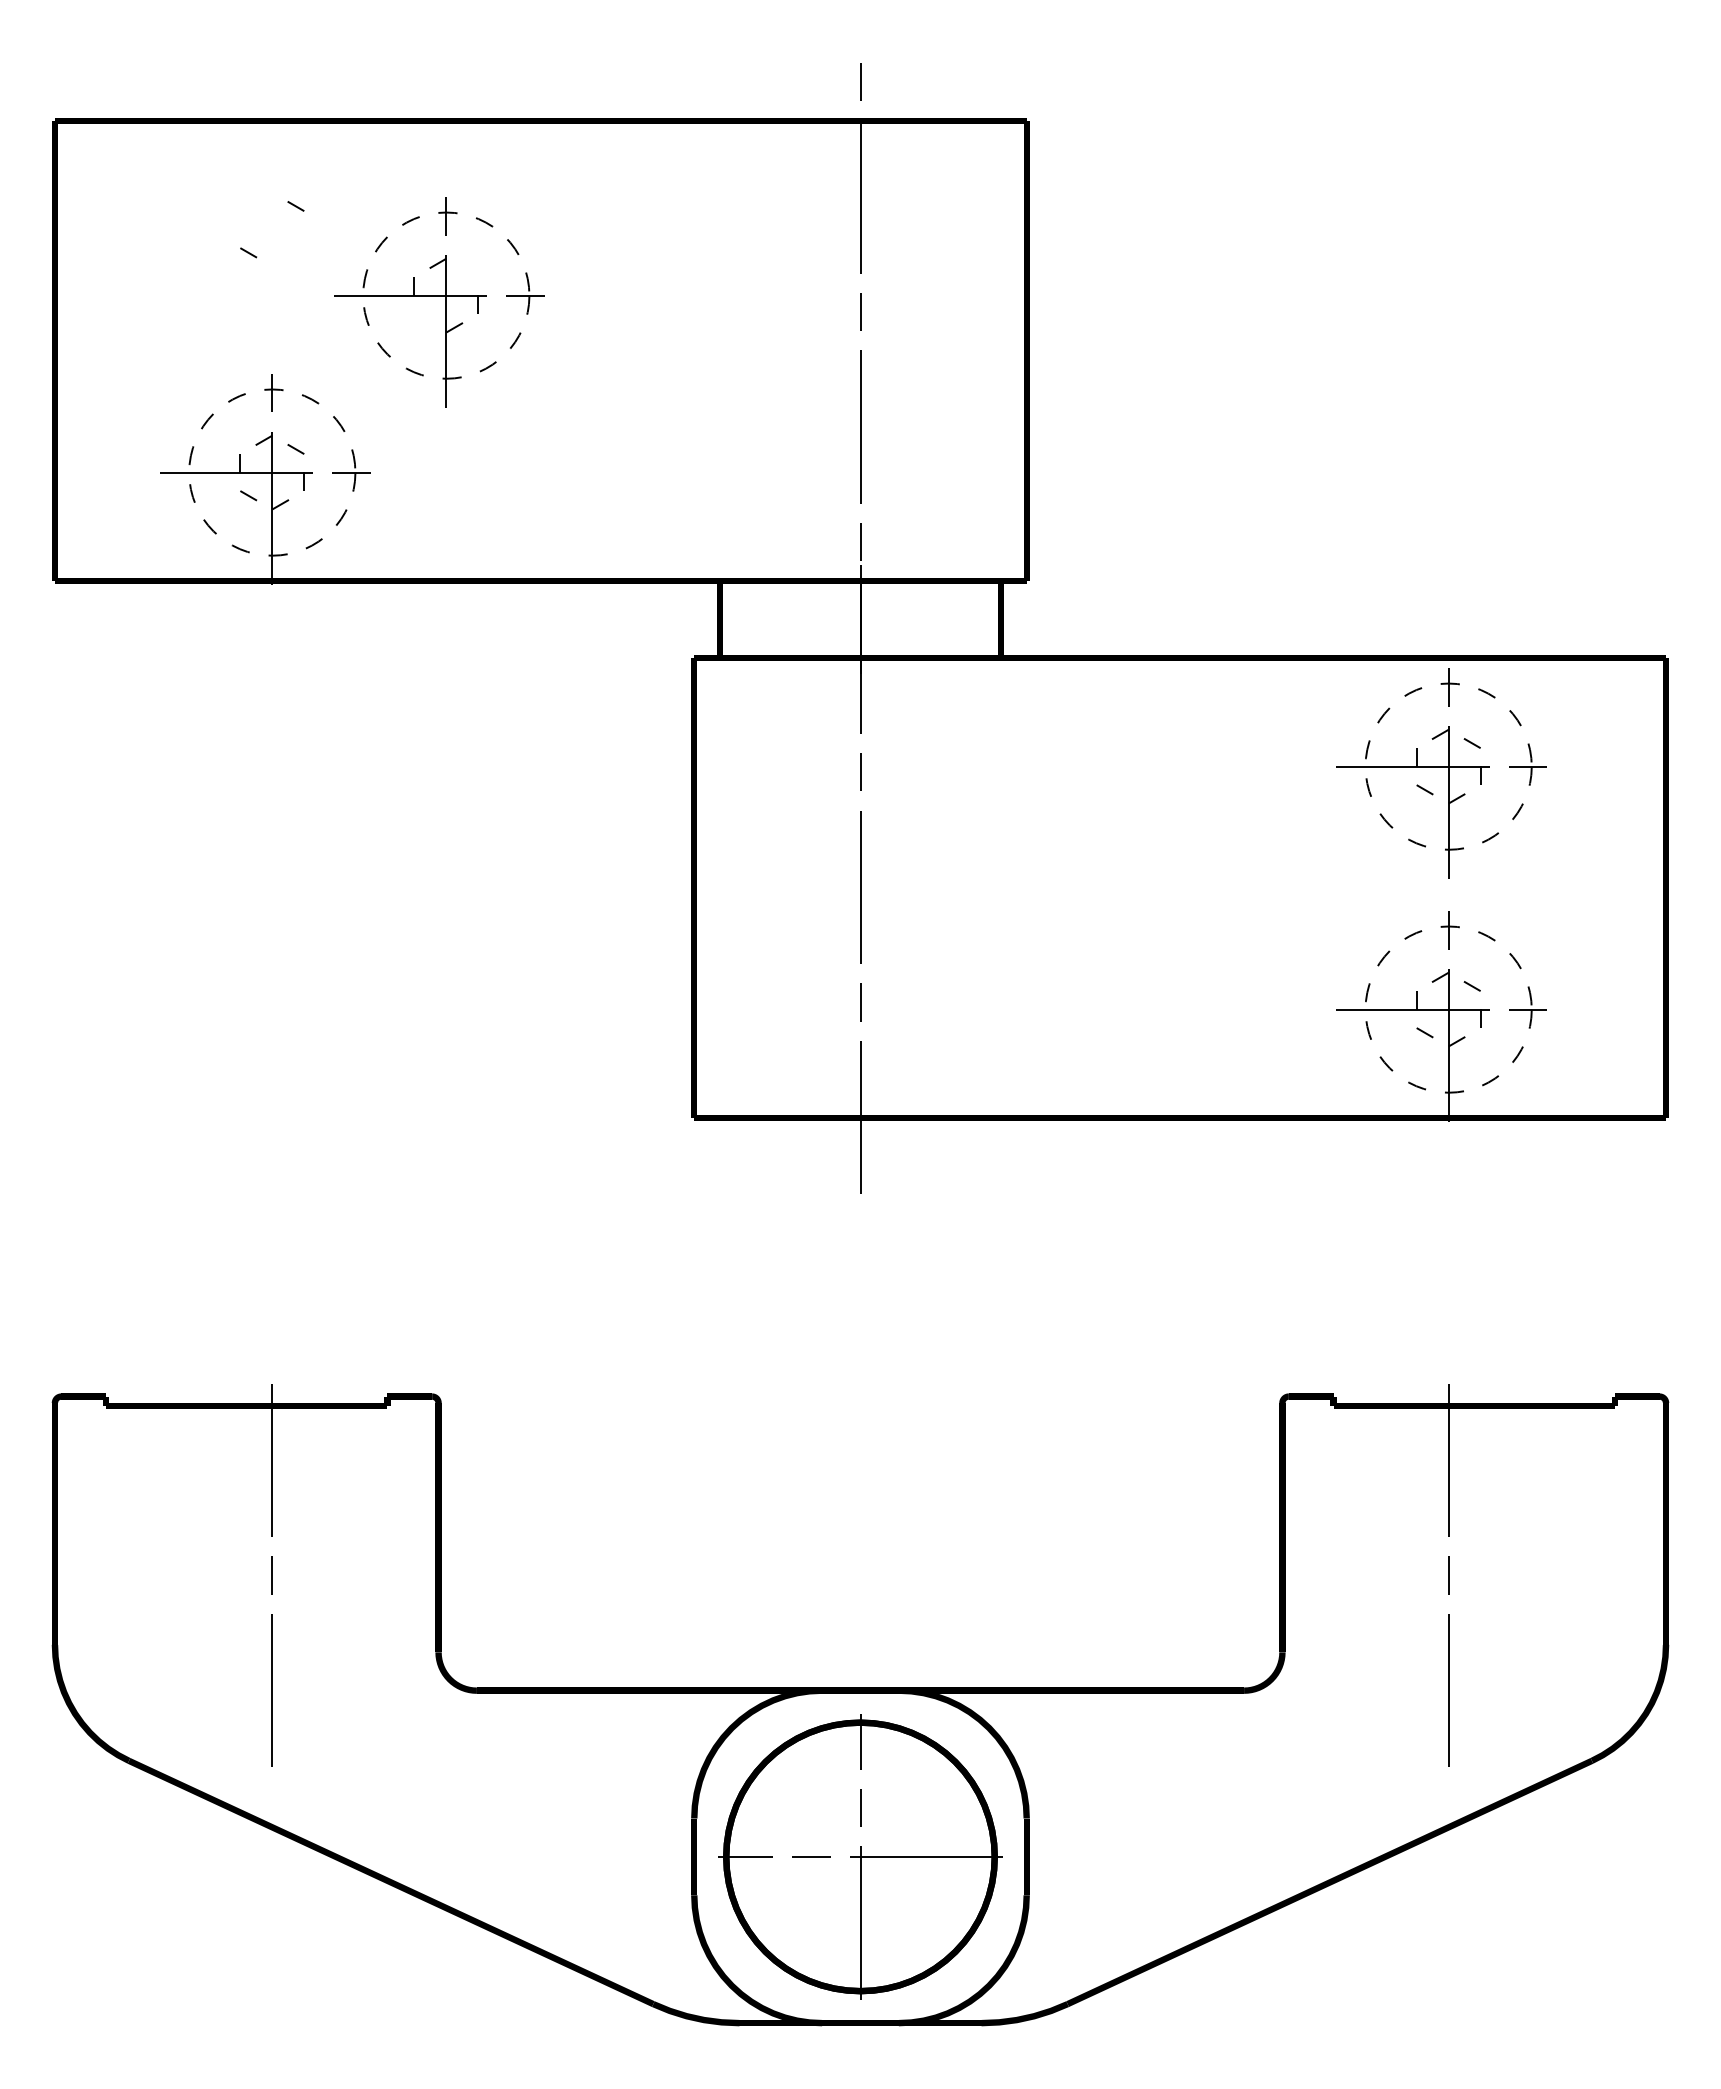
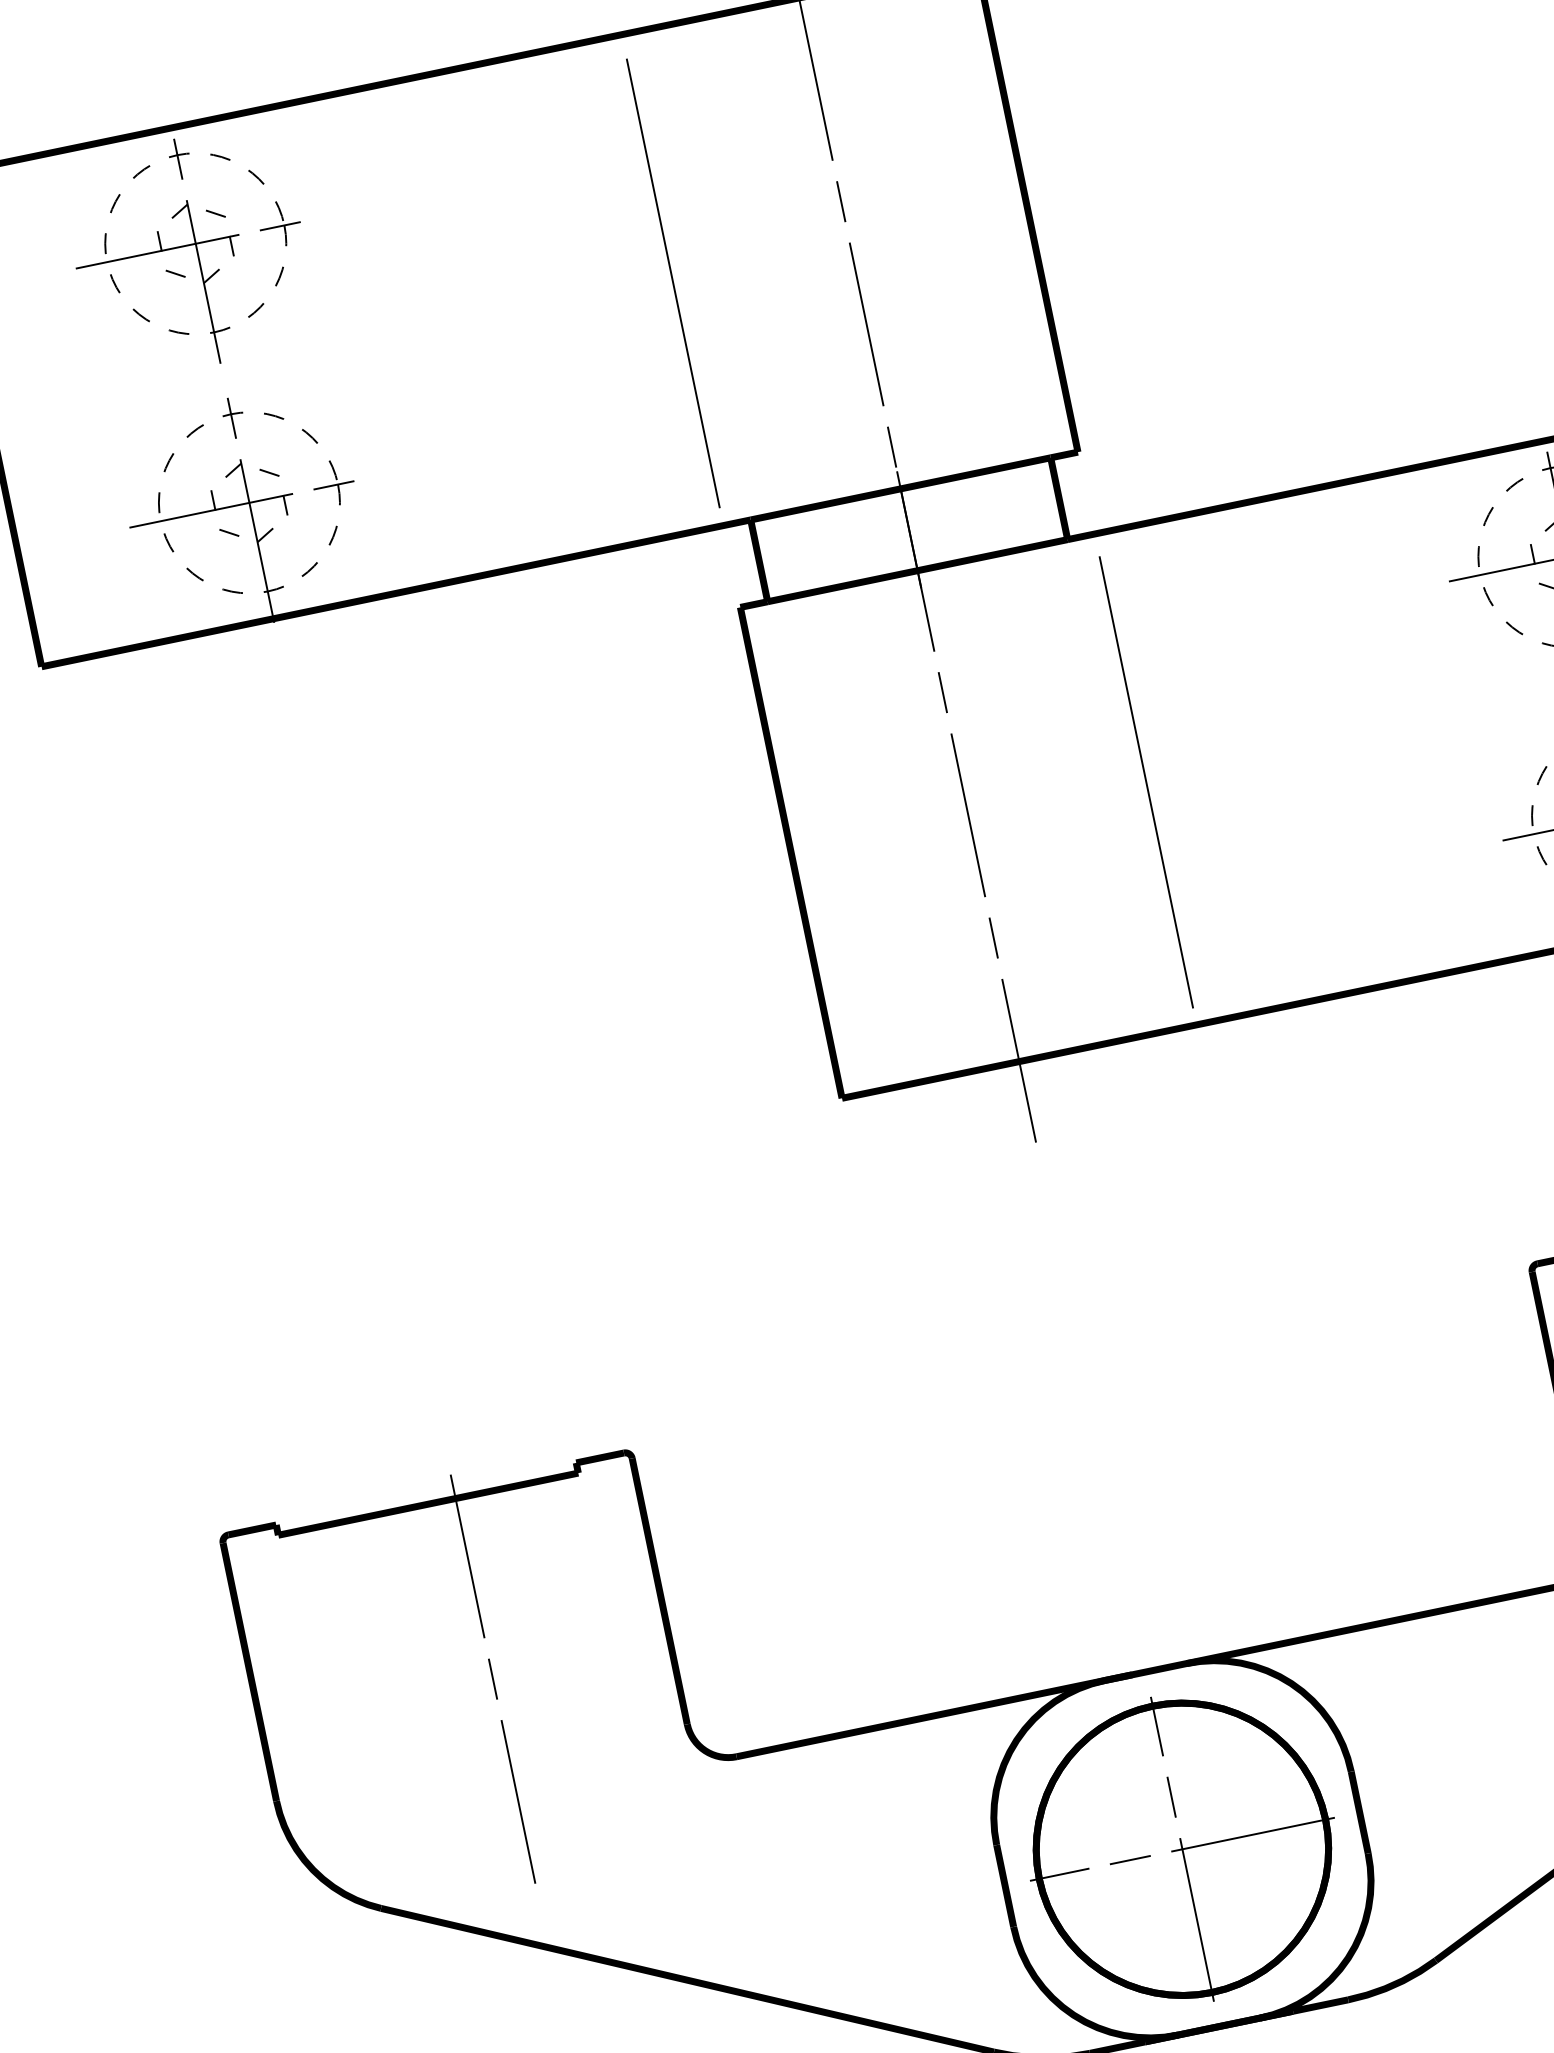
part: (439, 302) -> (190, 252), moved
line: (694, 354) -> (673, 283), added
line: (1026, 890) -> (1146, 781), added

